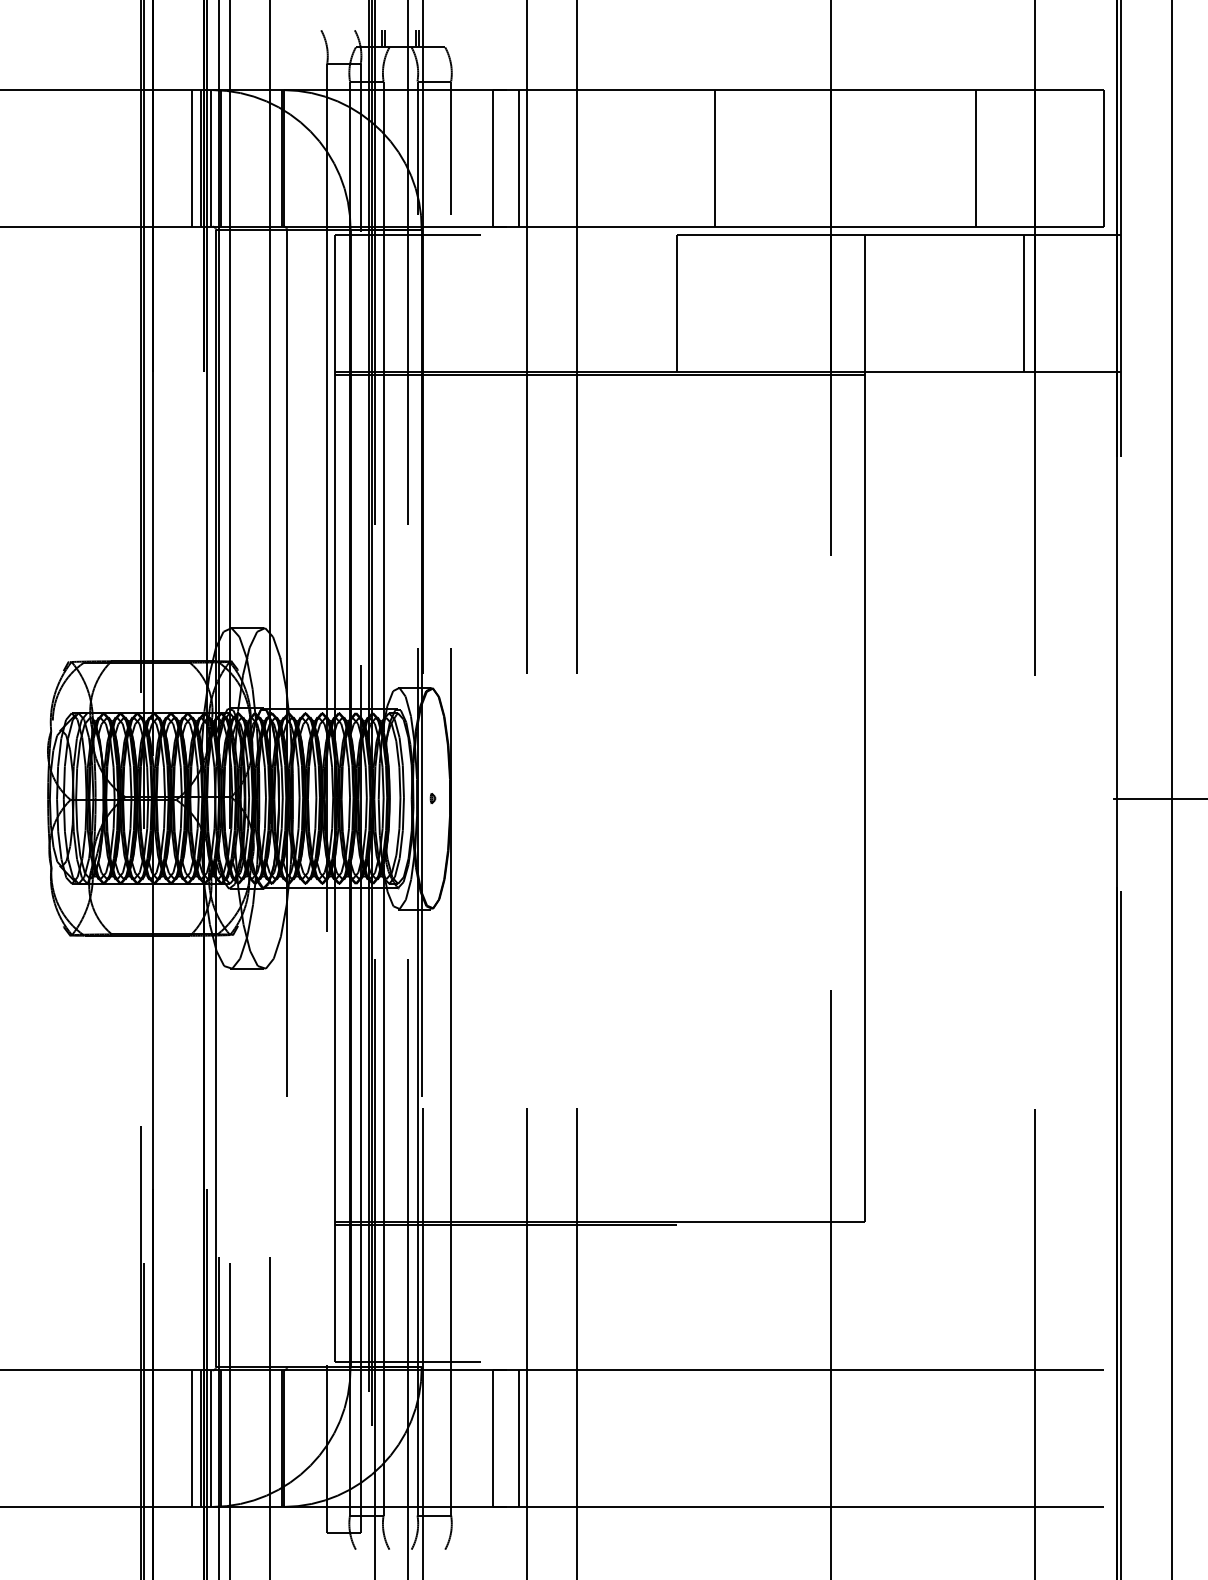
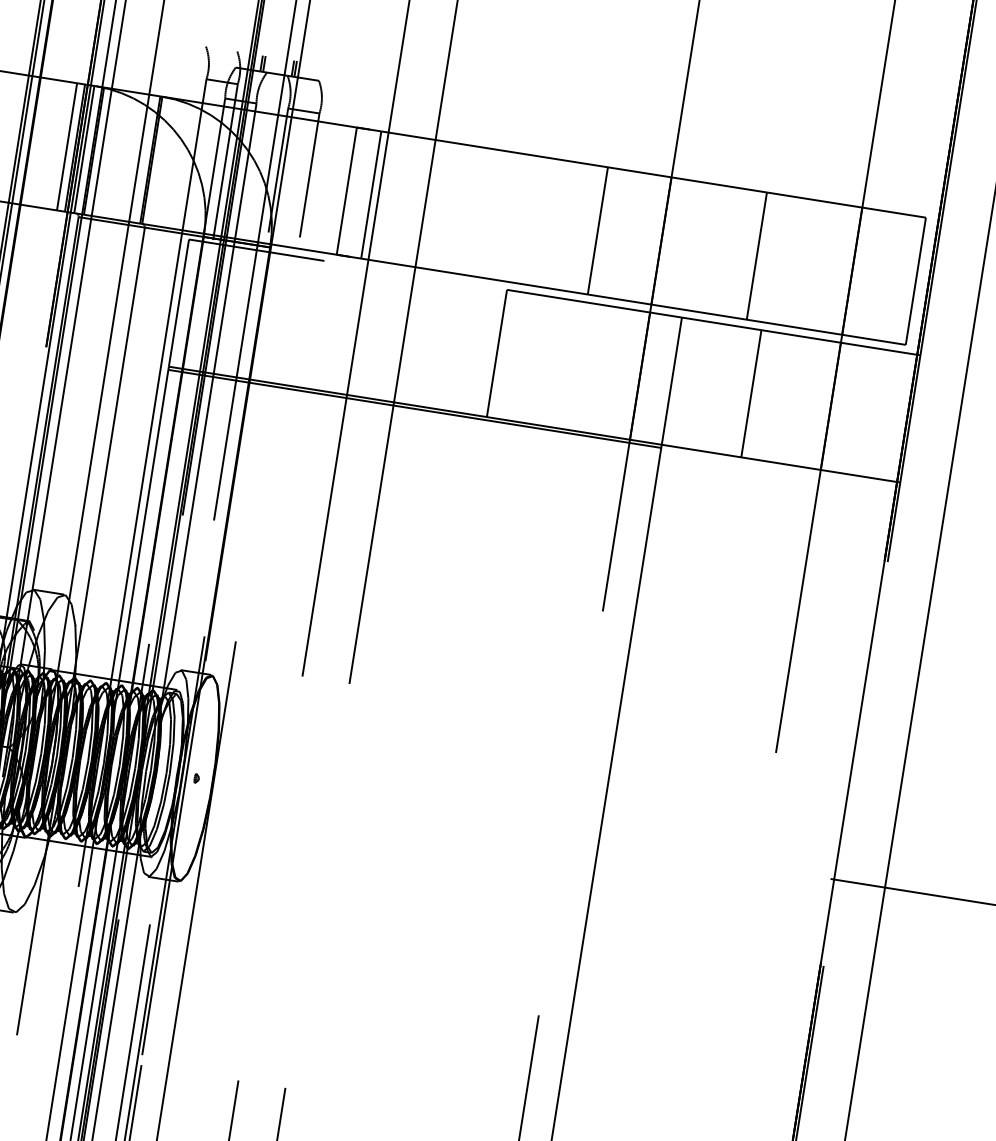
line: (715, 158) -> (598, 231), moved
line: (975, 158) -> (756, 256), moved
line: (1024, 303) -> (751, 393), moved

